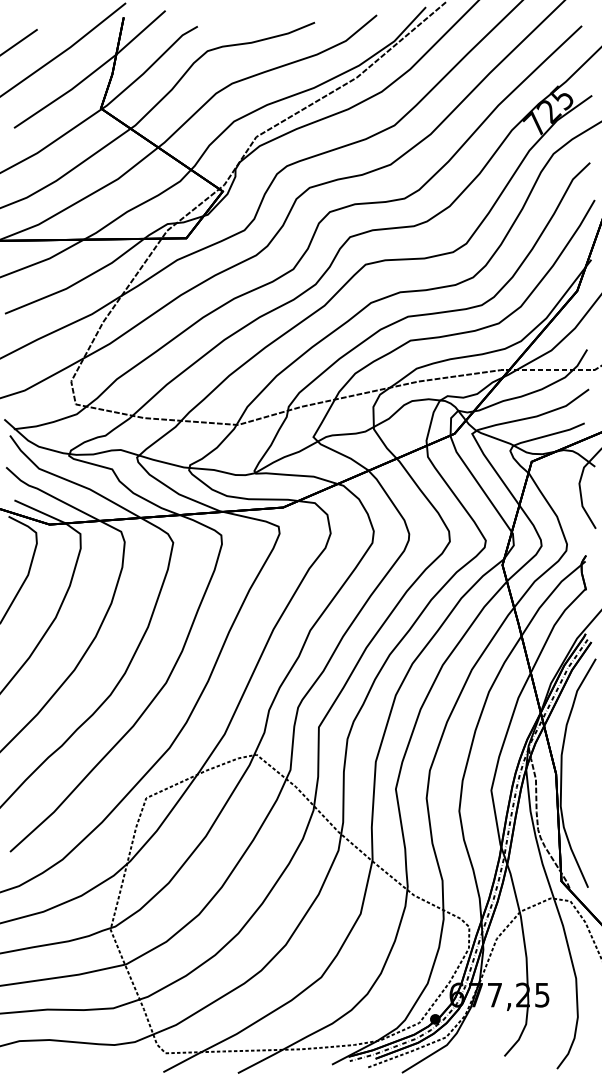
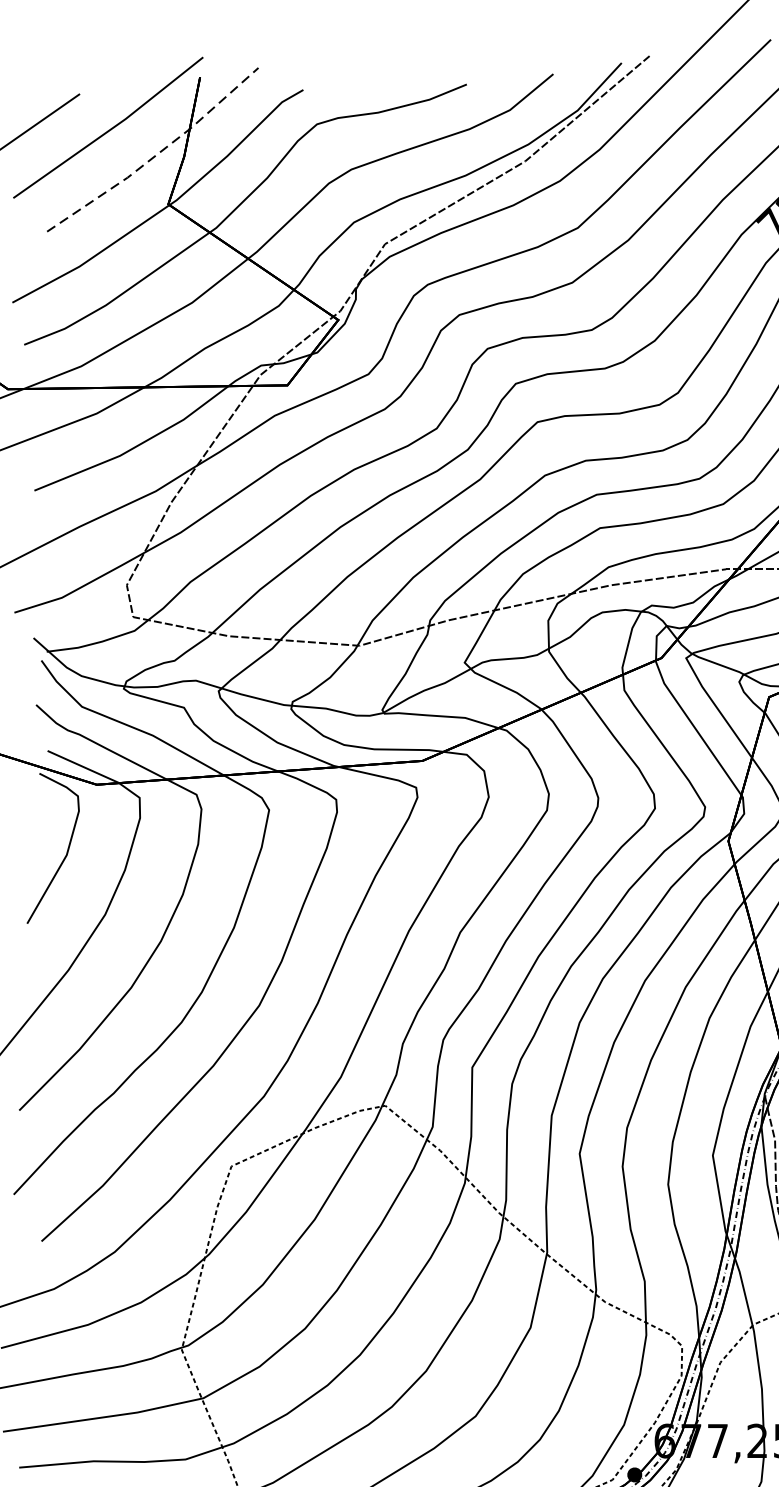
line: (92, 72) -> (156, 154), solid -> dashed

